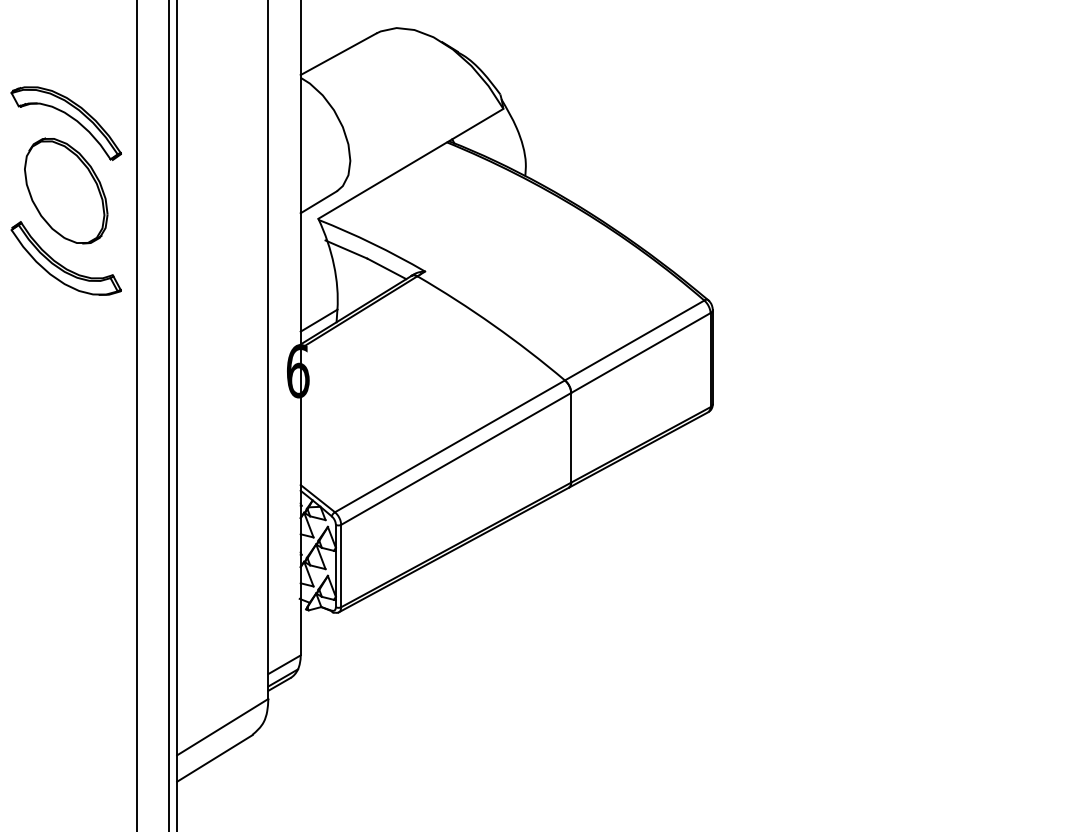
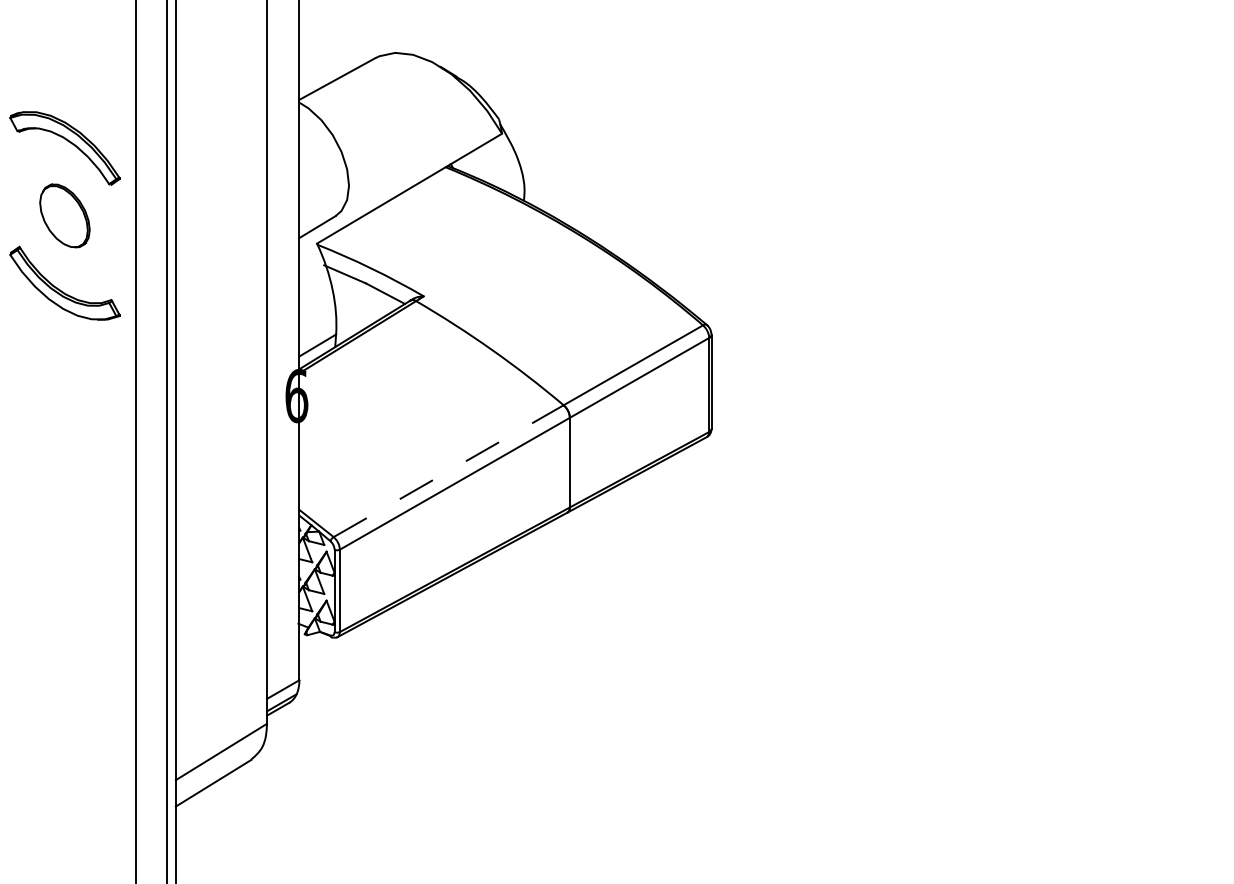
part: (65, 190) -> (64, 215), size x0.6
line: (449, 446) -> (448, 471), solid -> dashed

